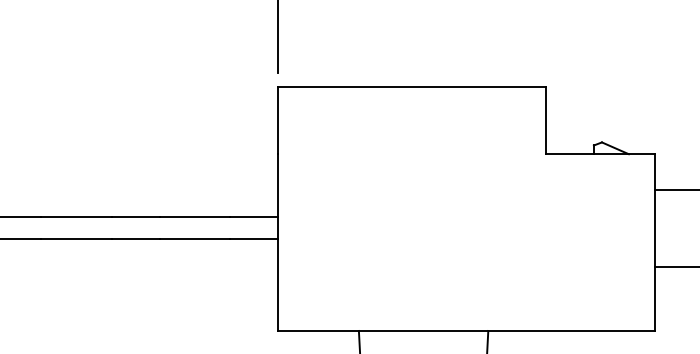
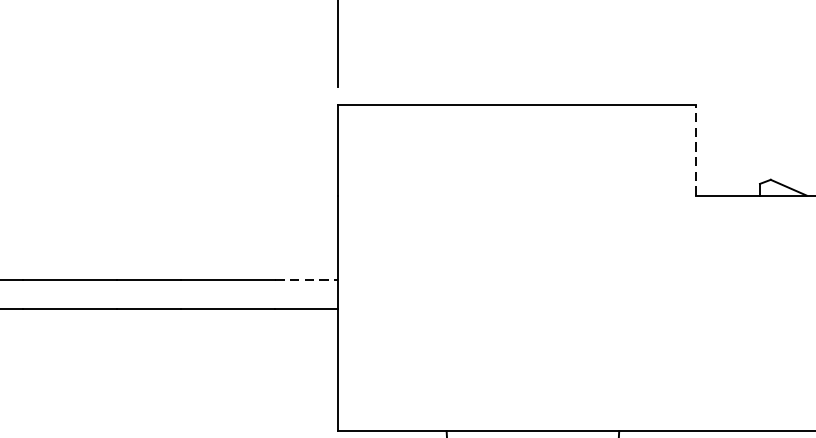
line: (545, 120) -> (695, 150), solid -> dashed
line: (253, 217) -> (306, 279), solid -> dashed

